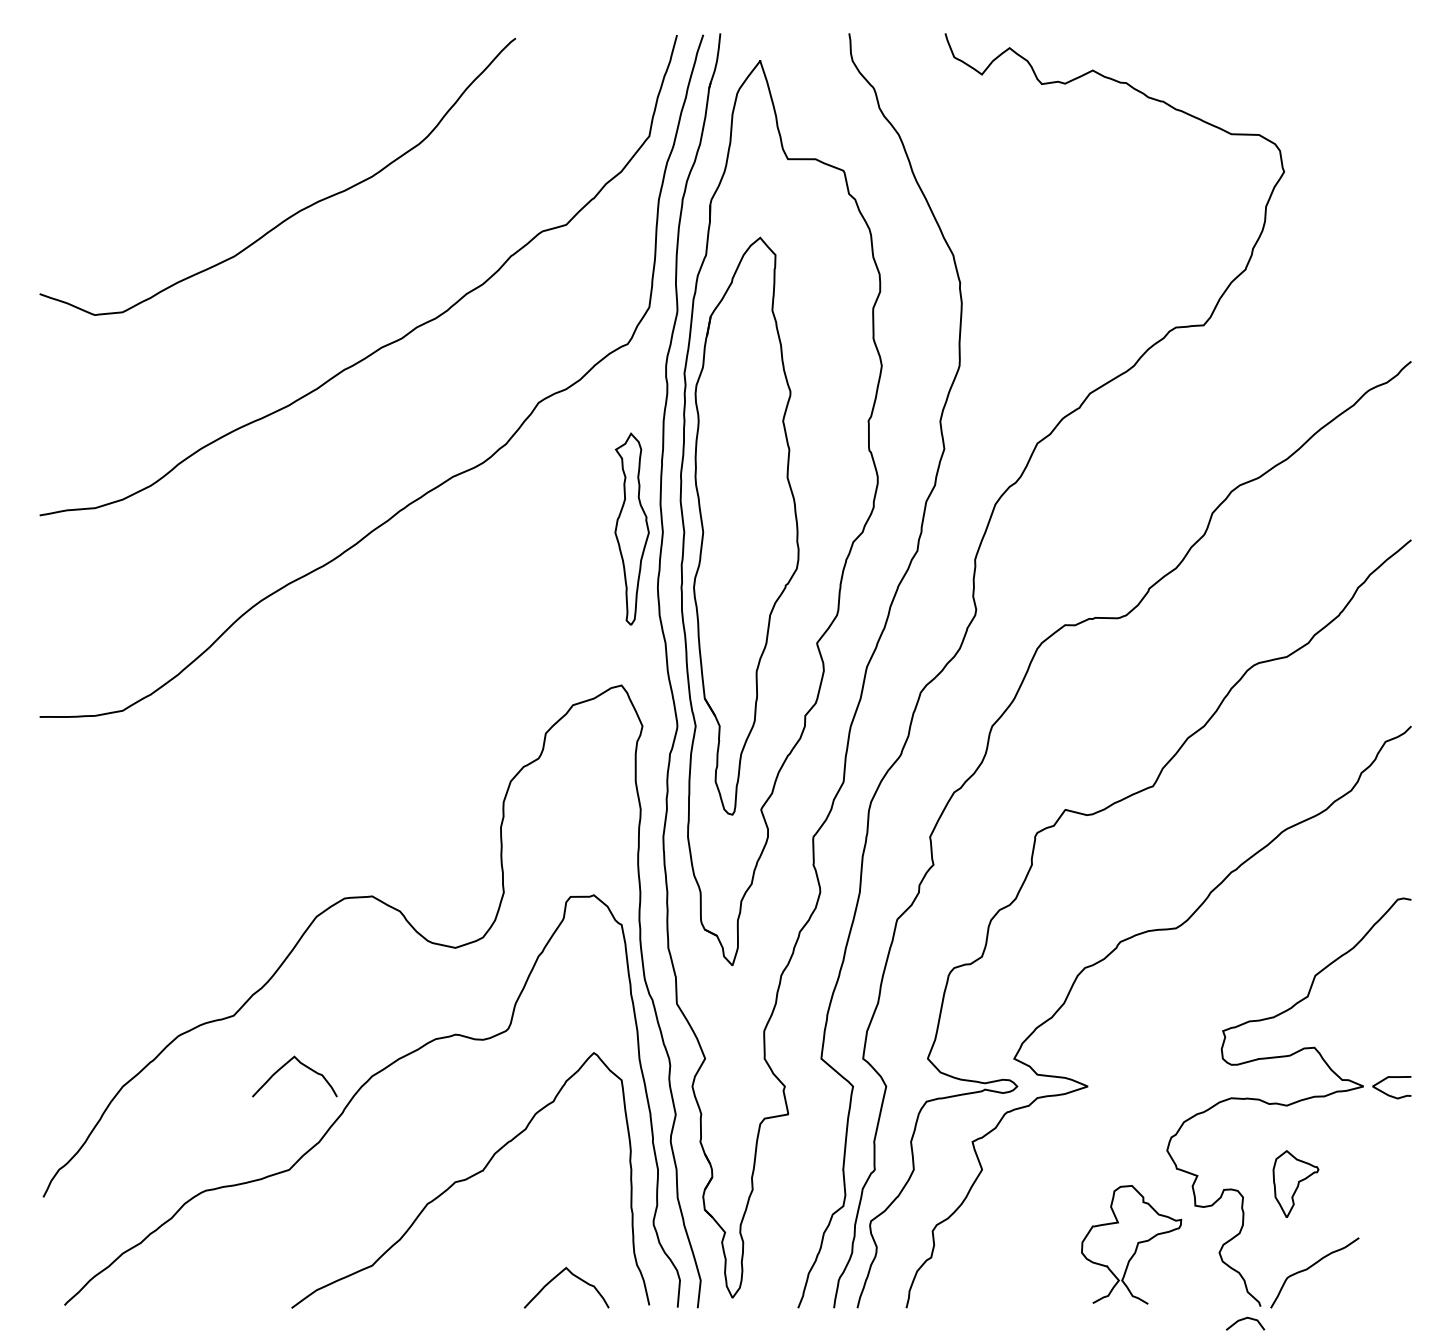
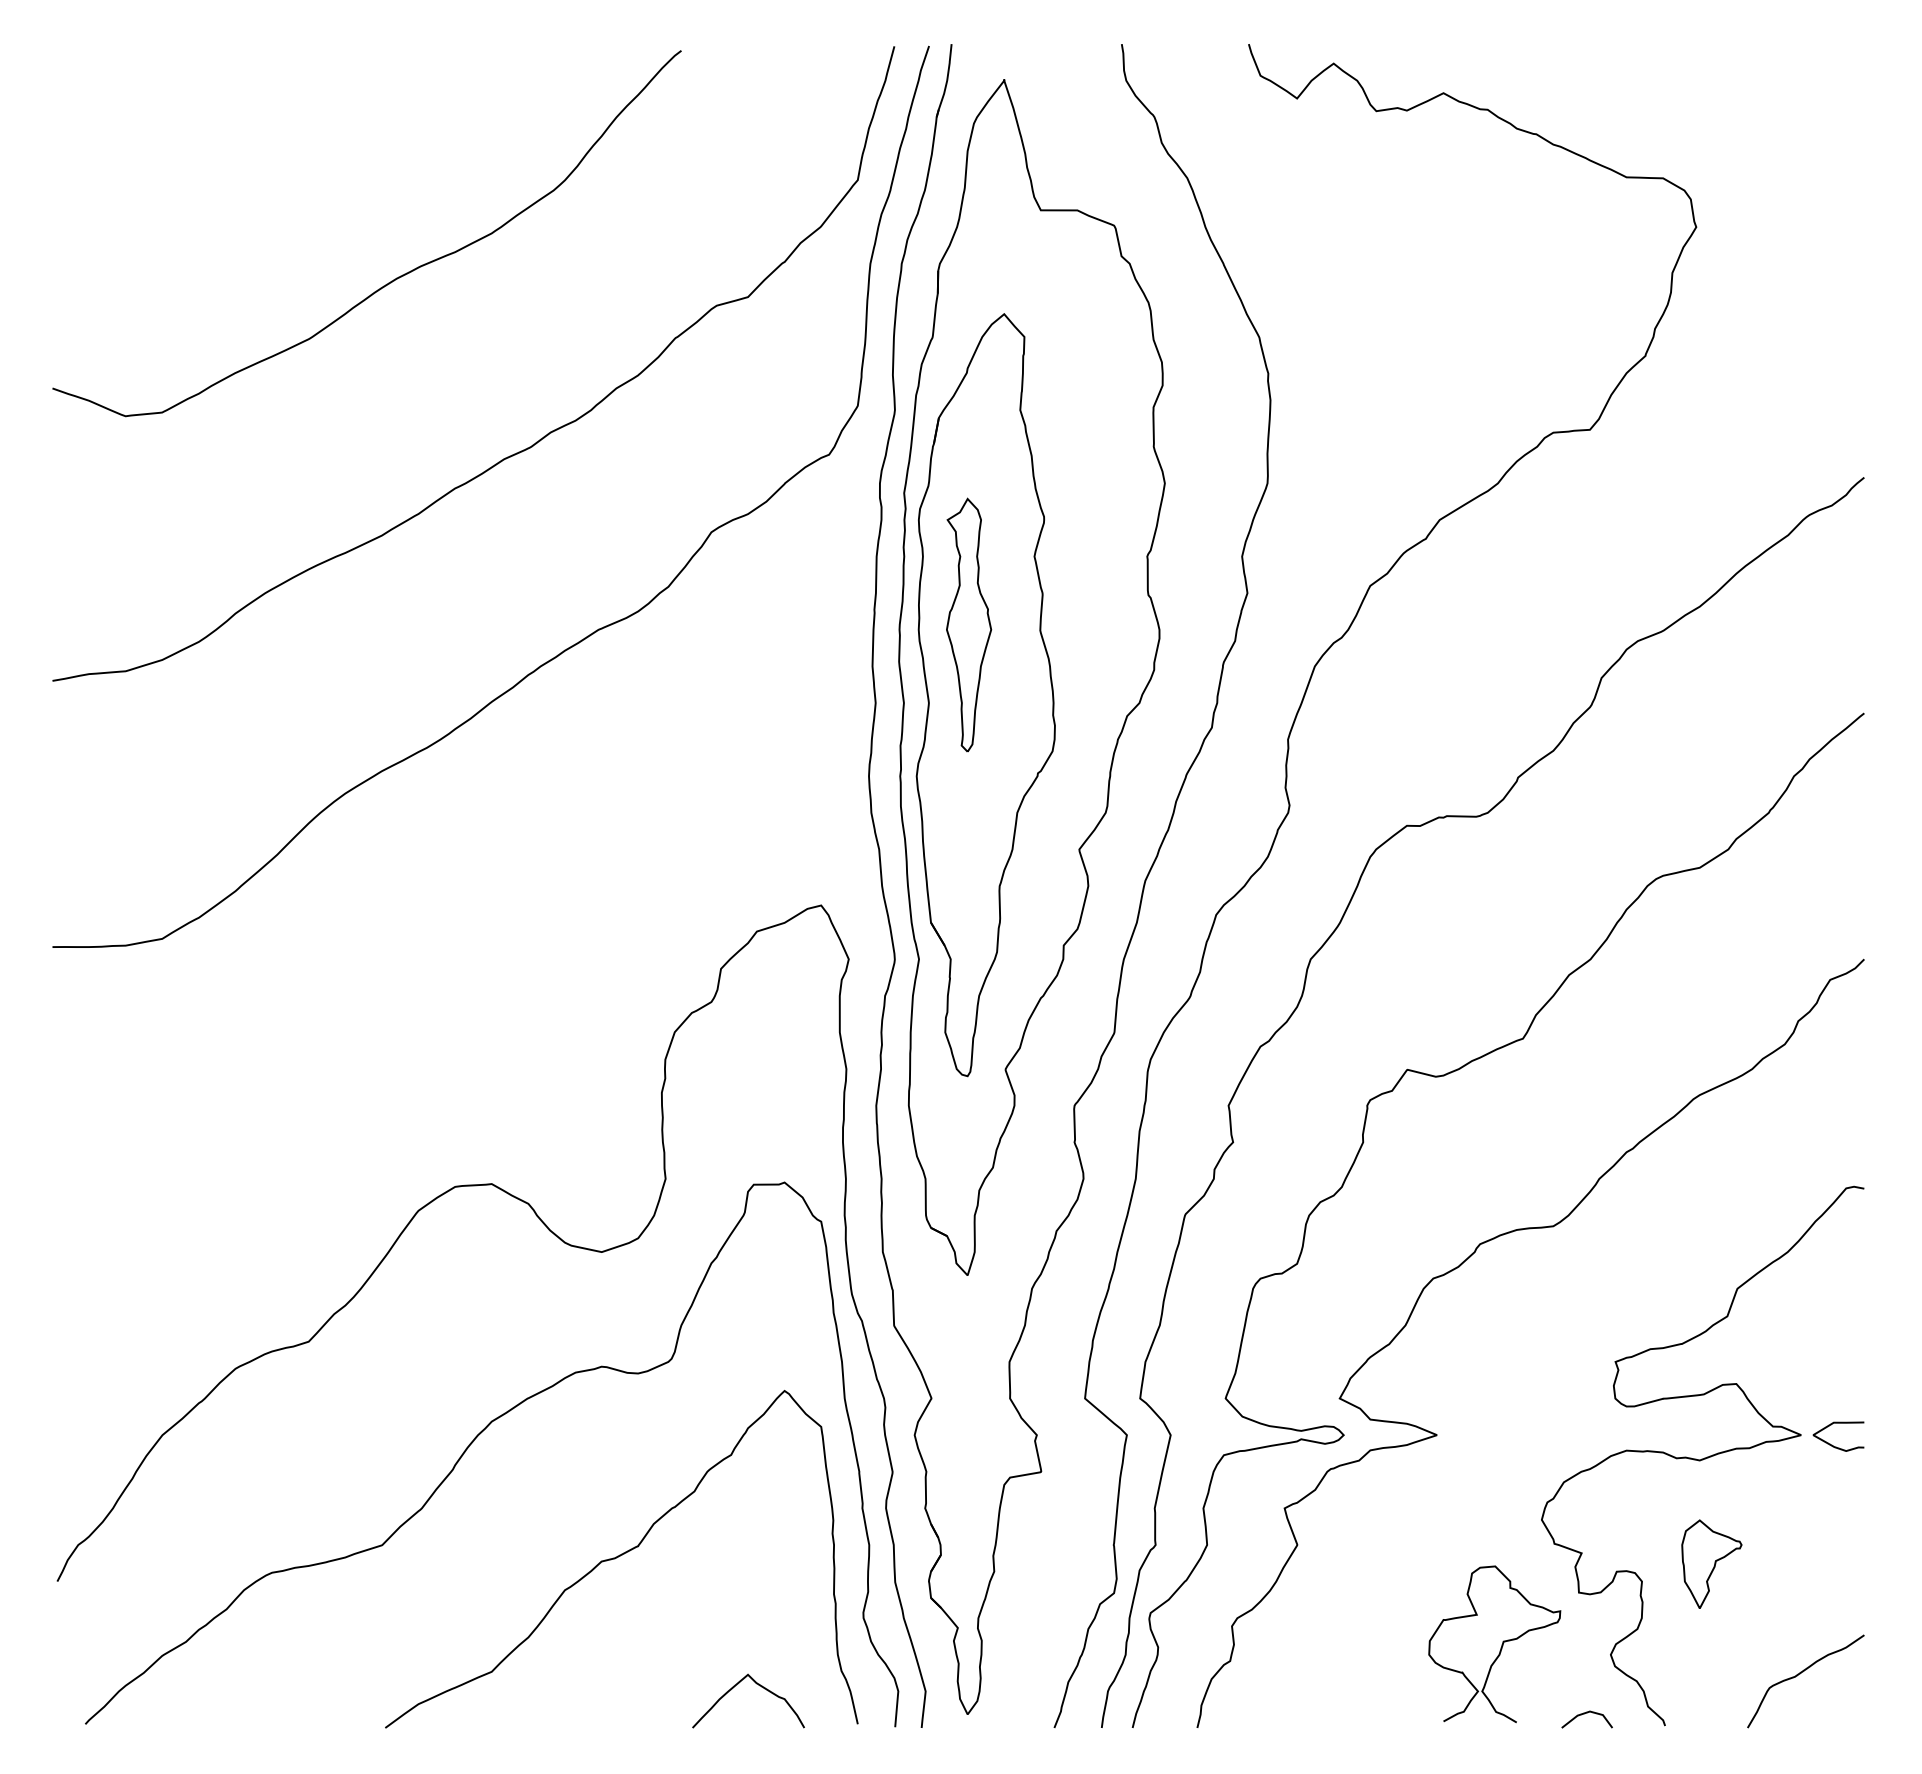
part: (632, 528) -> (969, 624), moved
curve: (303, 1065) -> (400, 1407), removed
curve: (1310, 1267) -> (1800, 1674), moved
line: (1243, 1319) -> (1584, 1714), moved

